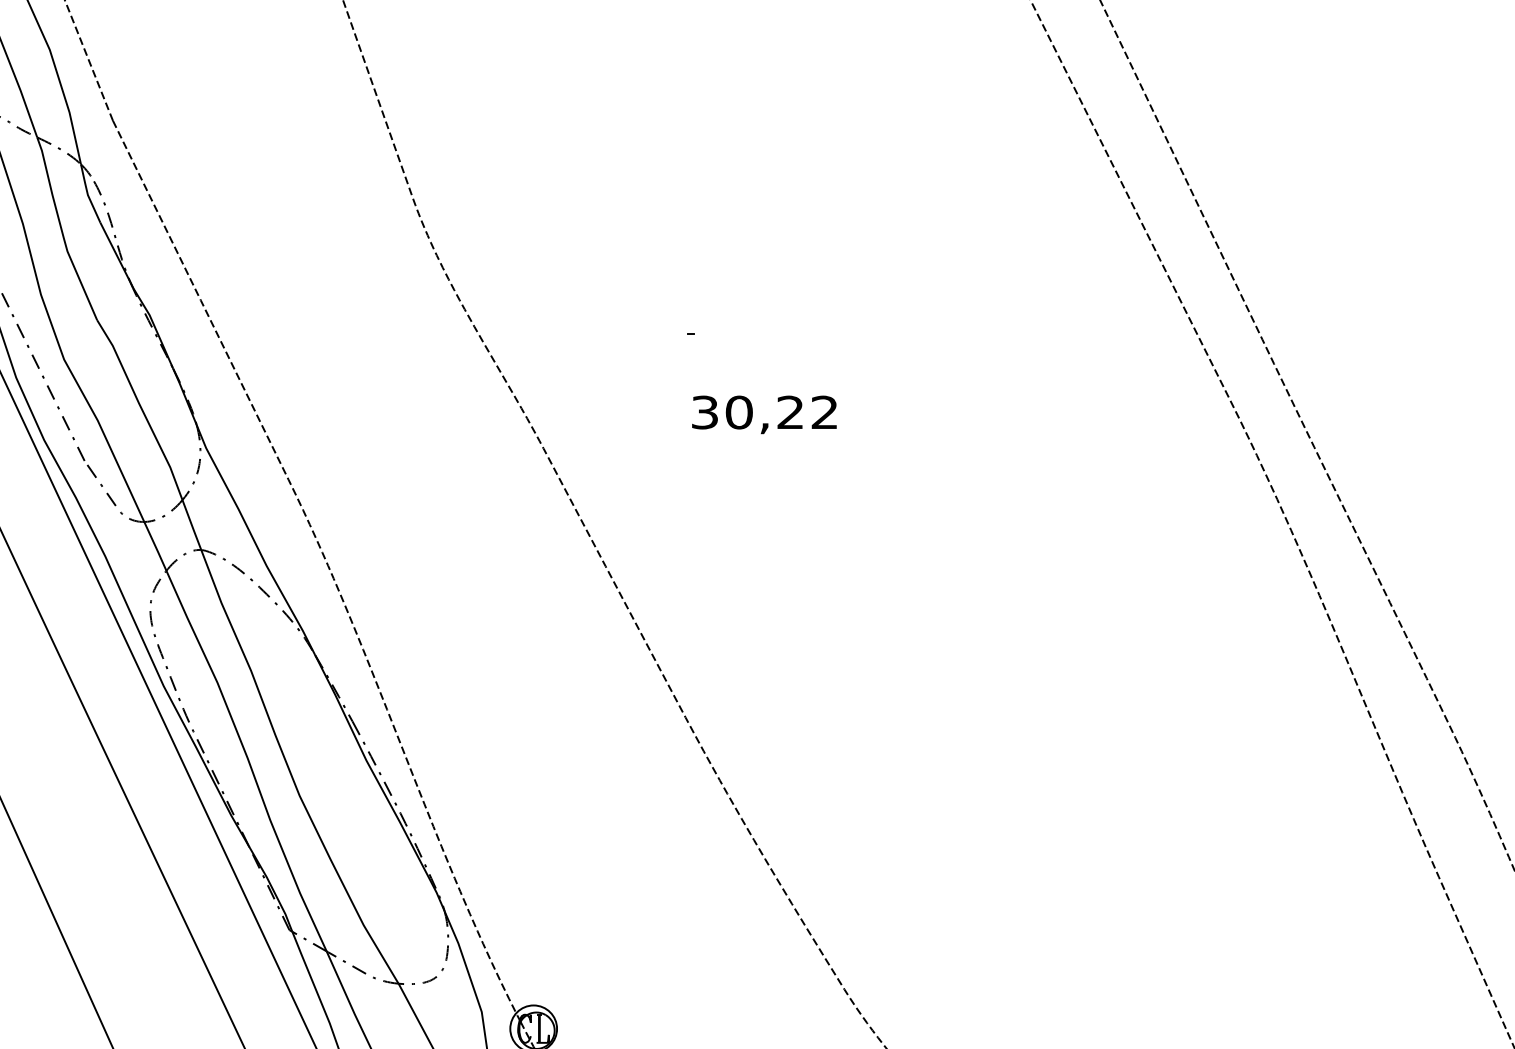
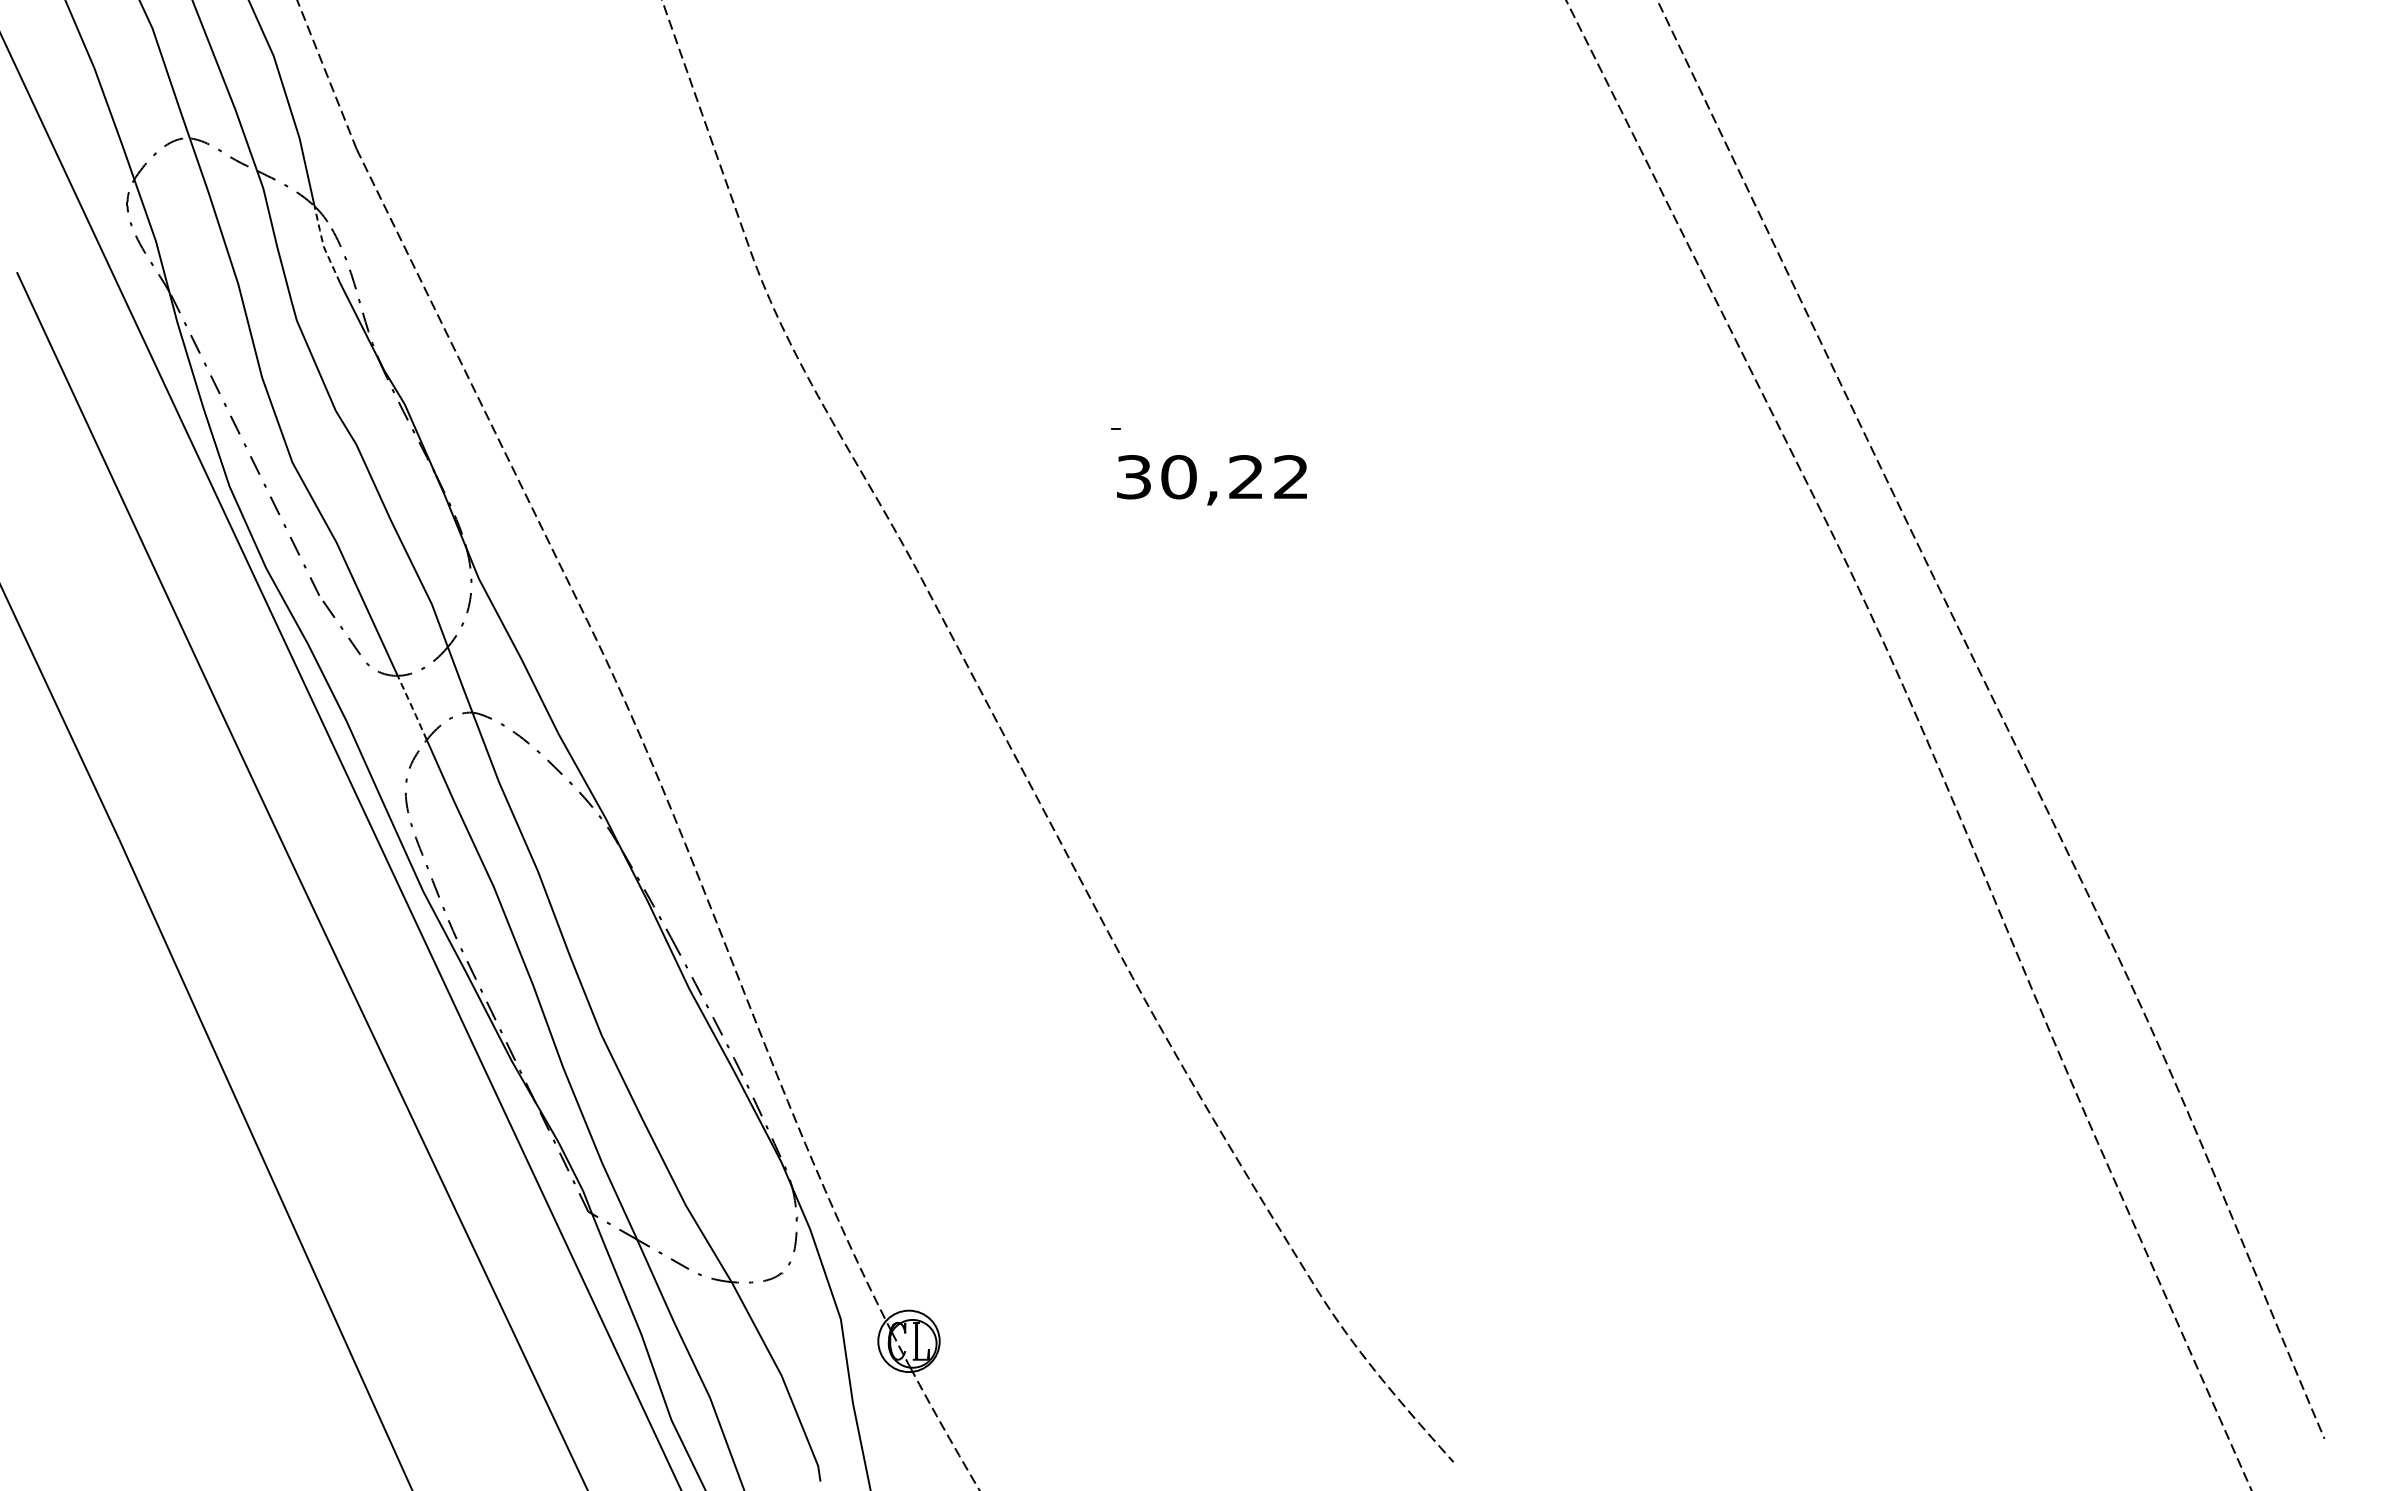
line: (87, 194) -> (323, 245), solid -> dashed
text: (764, 415) -> (1211, 480), moved
line: (155, 546) -> (412, 707), solid -> dashed

